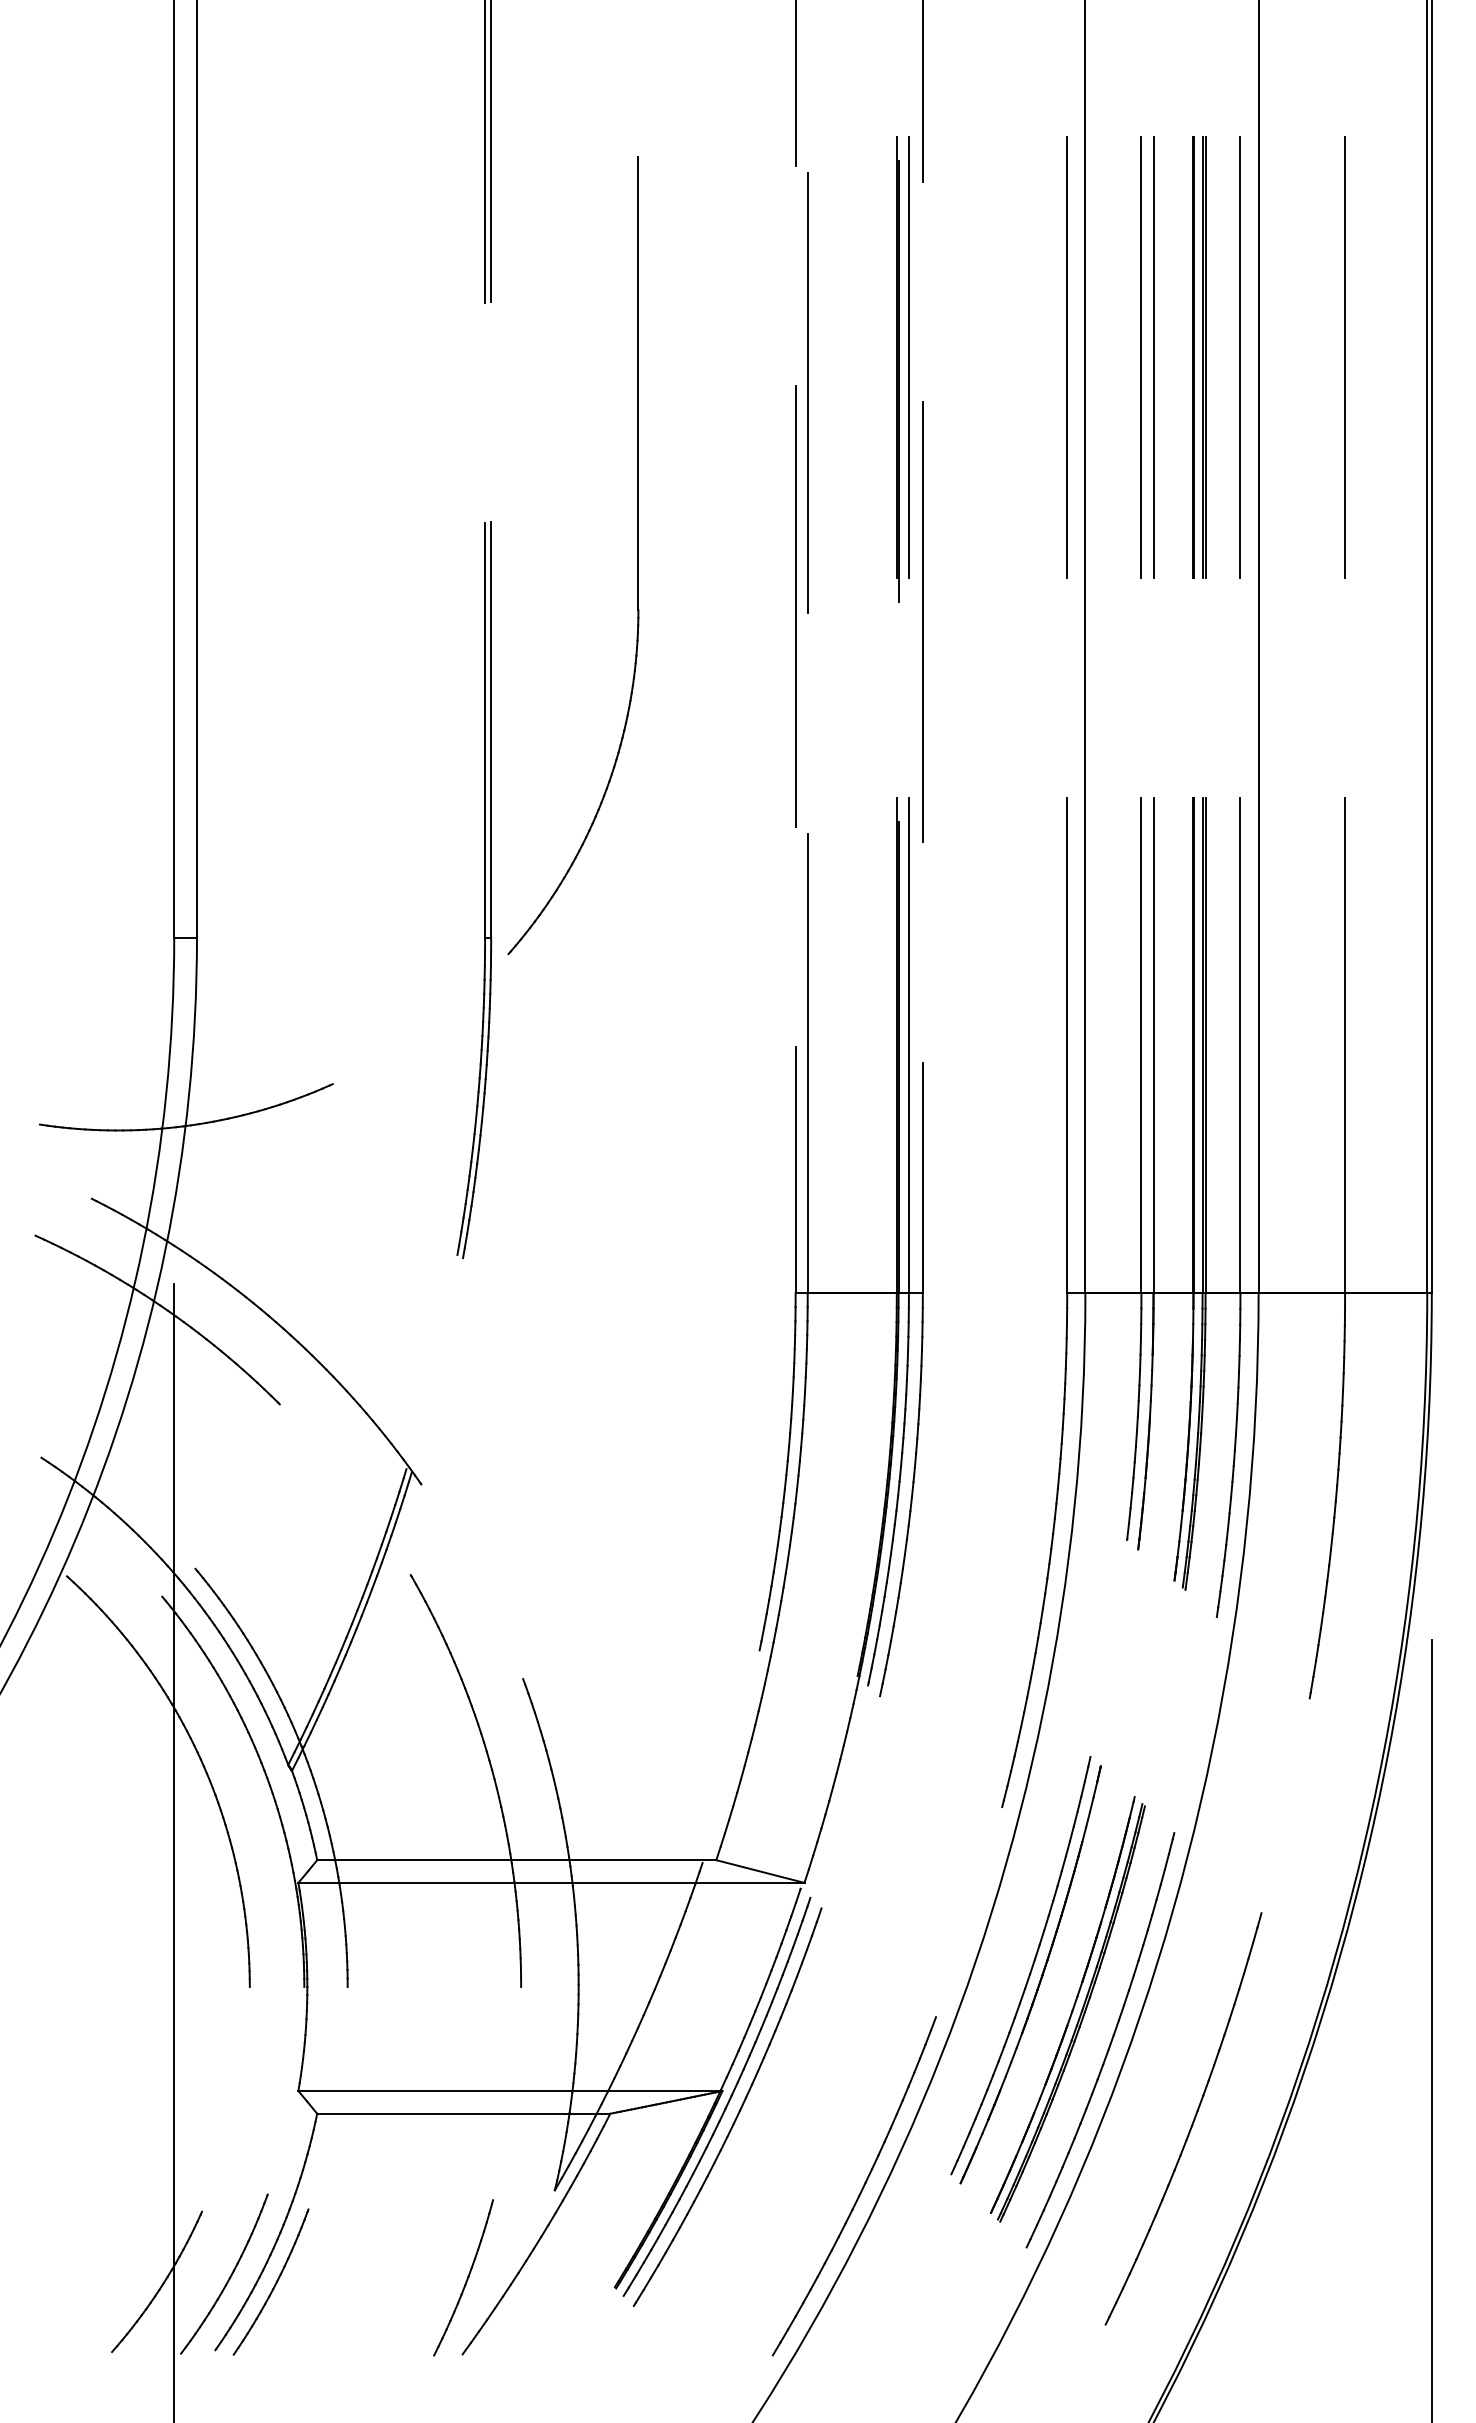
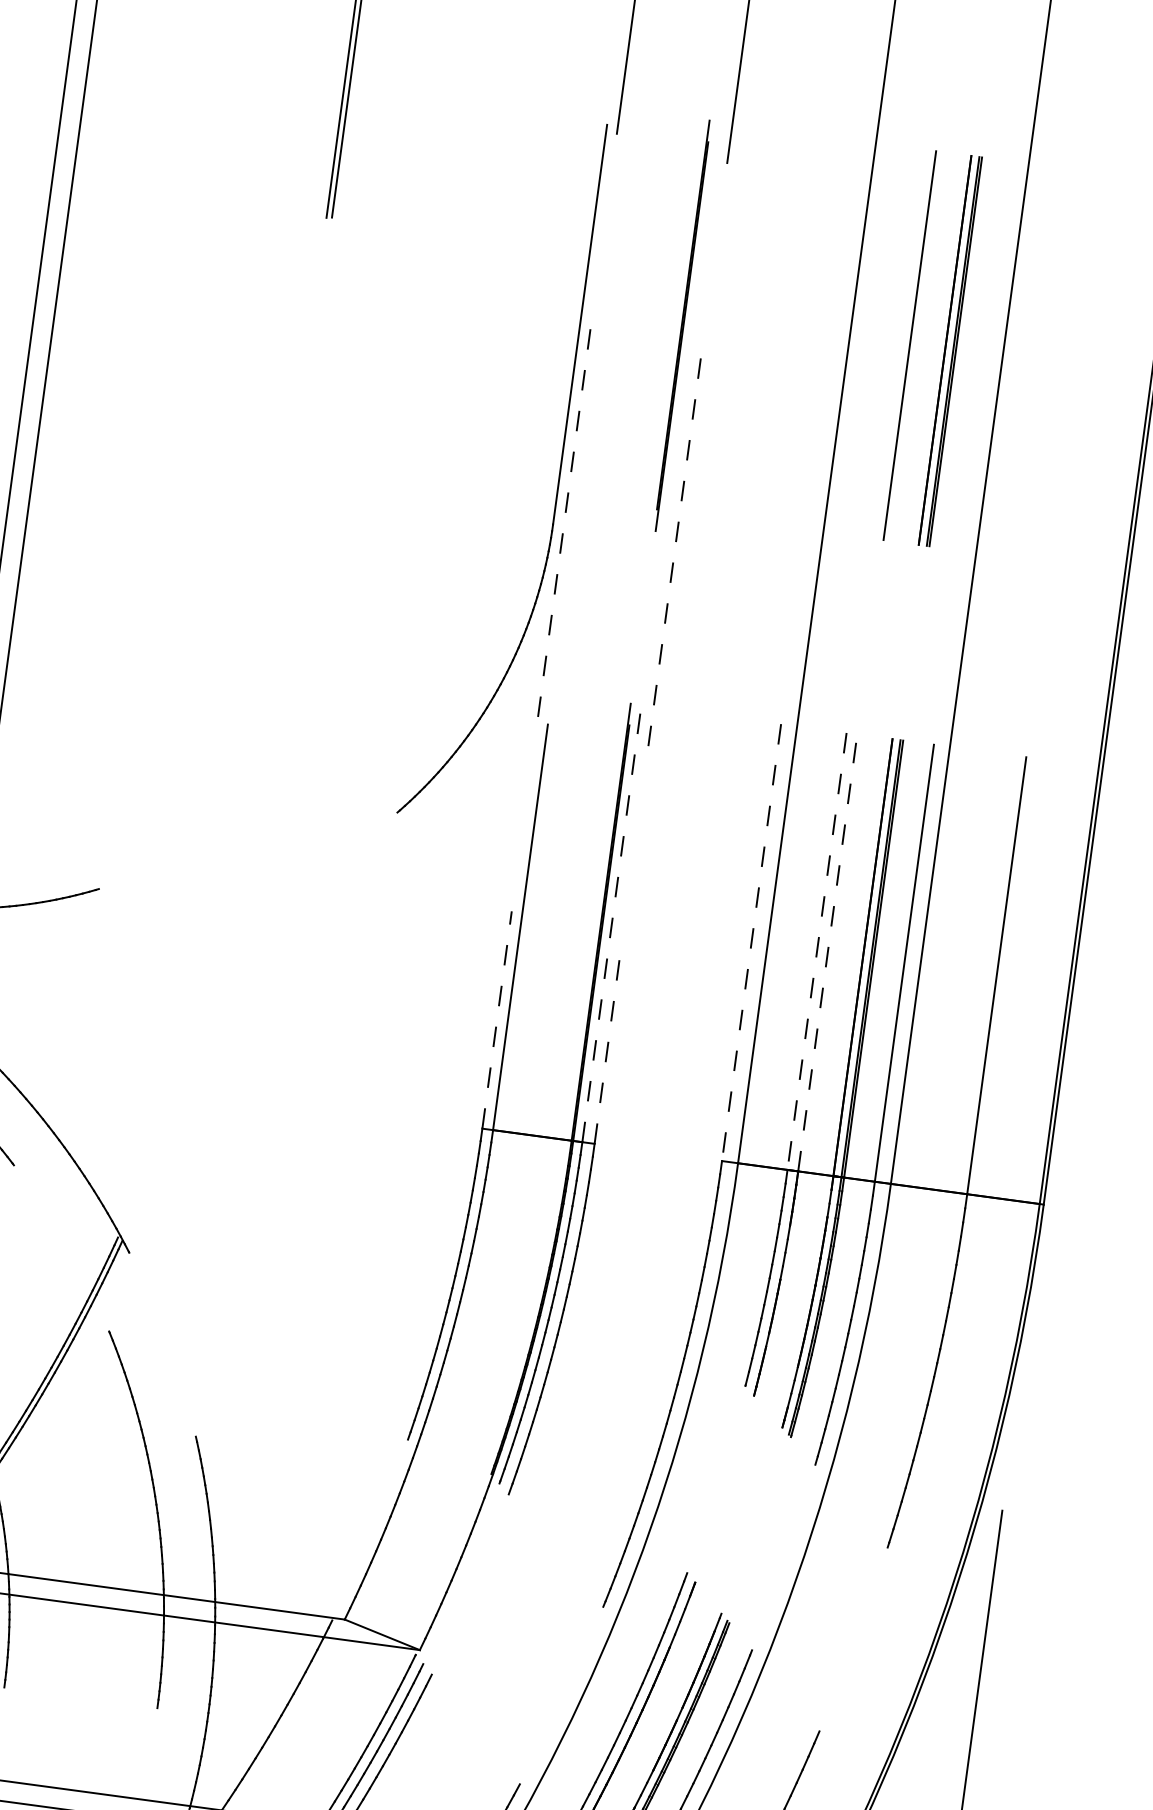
line: (908, 357) -> (693, 316), removed
line: (1066, 357) -> (833, 335), removed
line: (1141, 357) -> (899, 344), removed
line: (1239, 357) -> (985, 356), removed
line: (1344, 357) -> (1078, 368), removed
line: (807, 392) -> (600, 335), removed
part: (637, 555) -> (558, 476), moved
line: (795, 605) -> (564, 521), solid -> dashed
line: (922, 621) -> (674, 551), solid -> dashed
part: (484, 890) -> (255, 736), removed
line: (908, 1045) -> (611, 923), solid -> dashed
line: (1067, 1045) -> (751, 942), solid -> dashed
line: (1141, 1045) -> (817, 951), solid -> dashed
line: (1153, 1045) -> (827, 952), solid -> dashed
line: (795, 1169) -> (497, 1019), solid -> dashed
line: (922, 1177) -> (608, 1041), solid -> dashed

